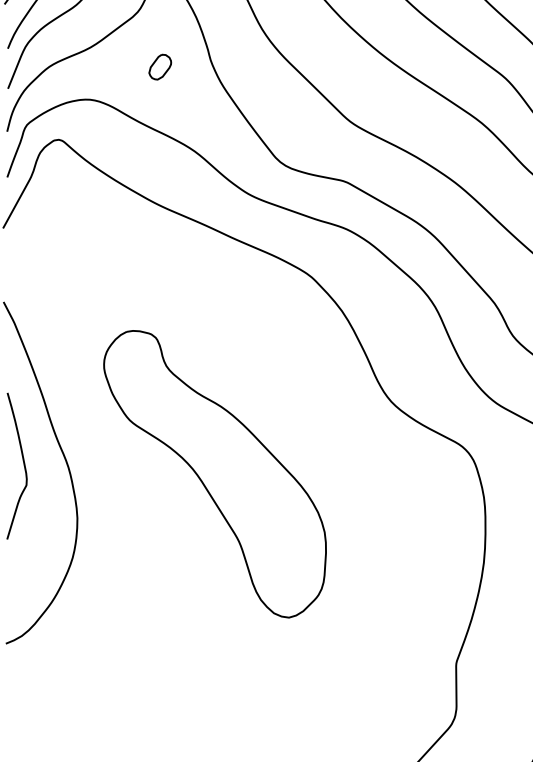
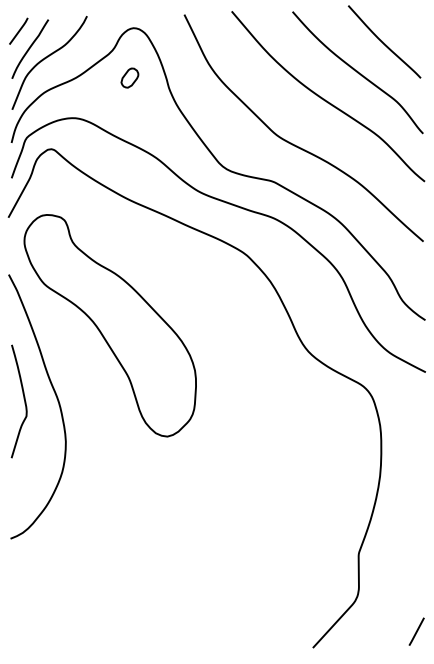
part: (159, 66) -> (129, 77), moved
part: (214, 473) -> (109, 325), moved

